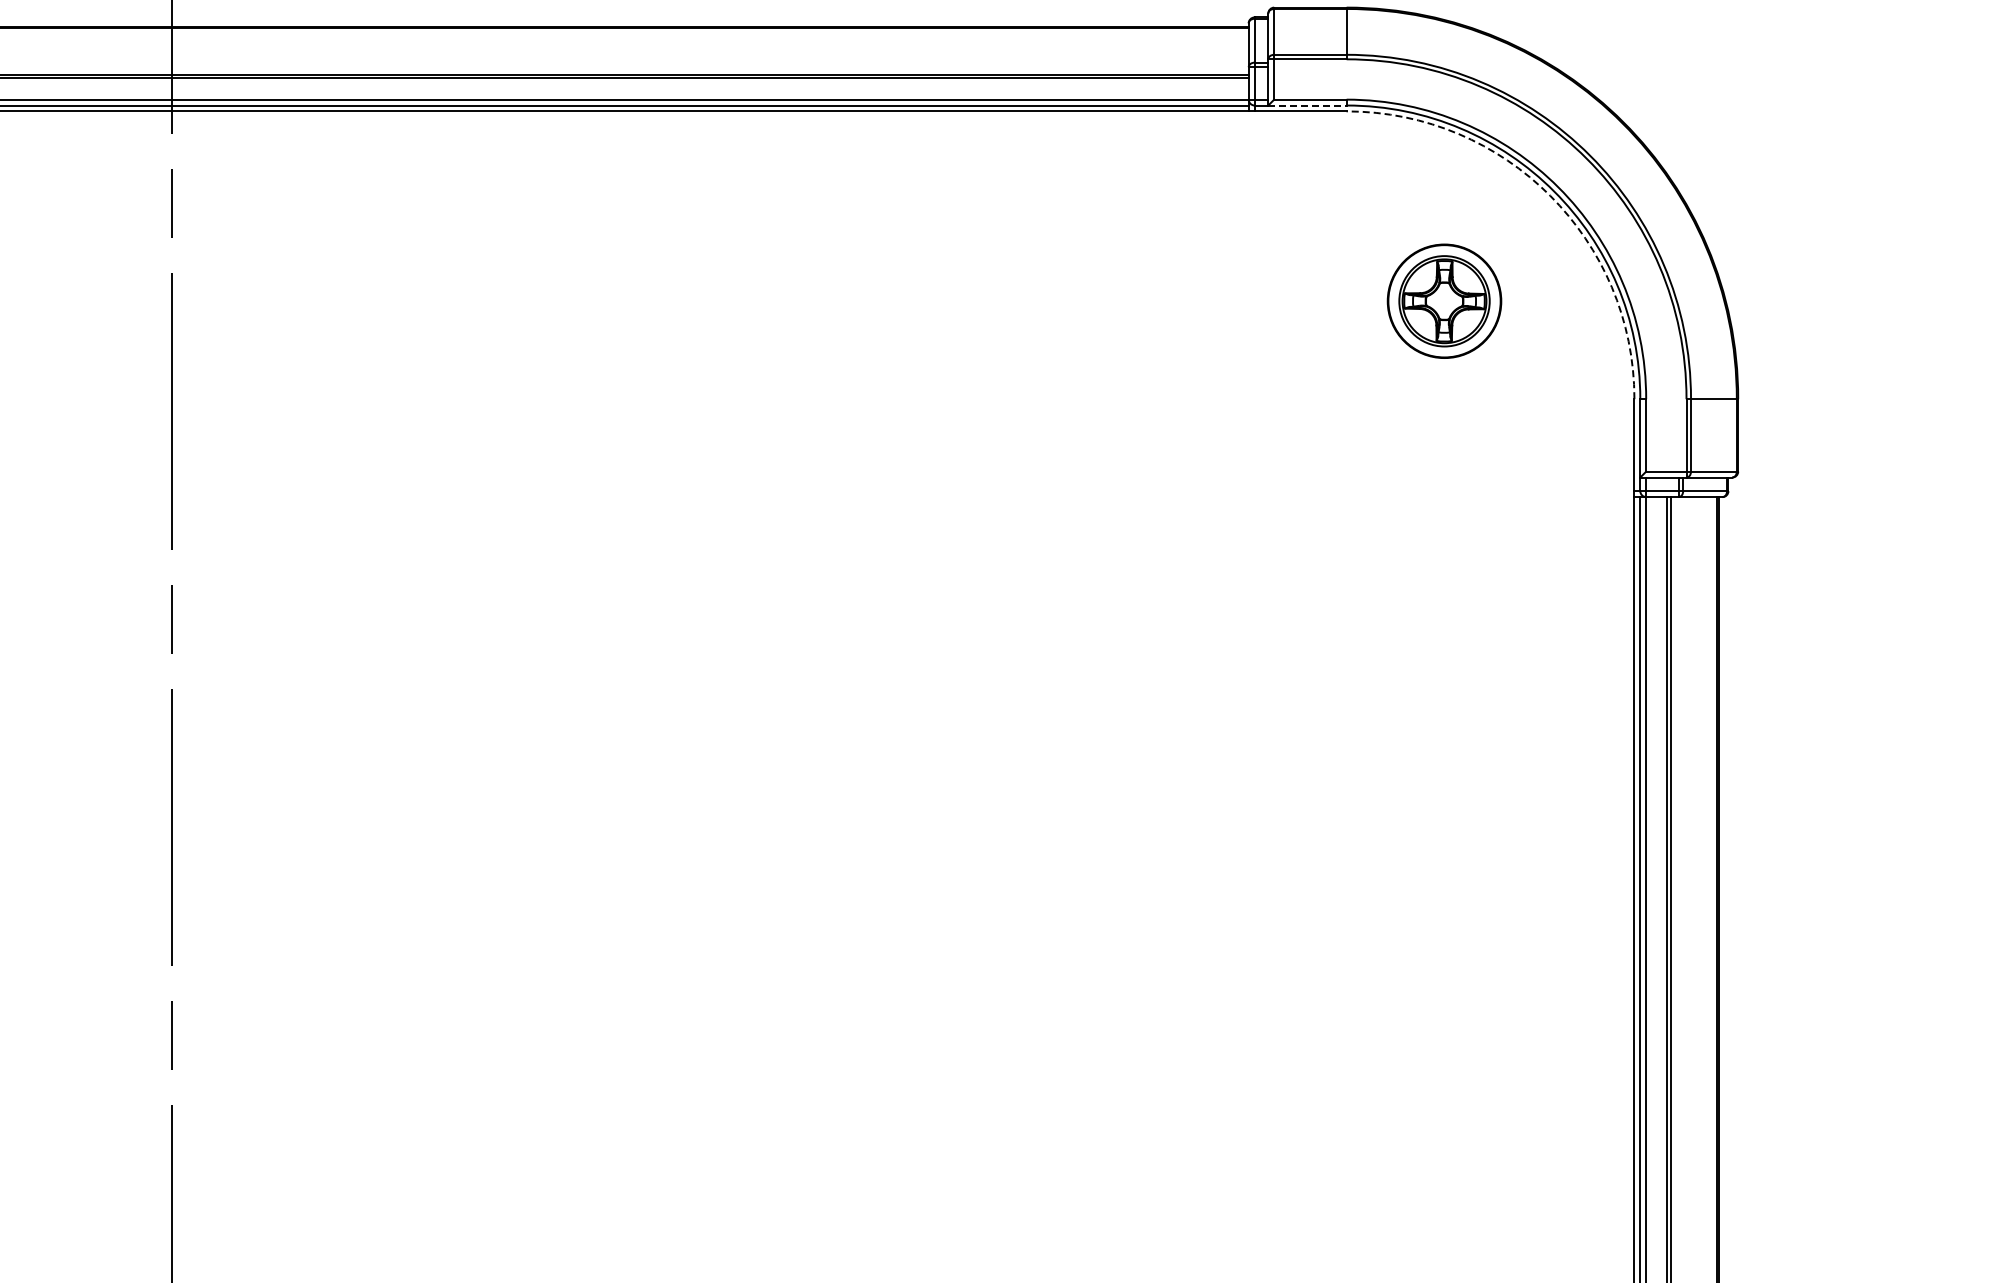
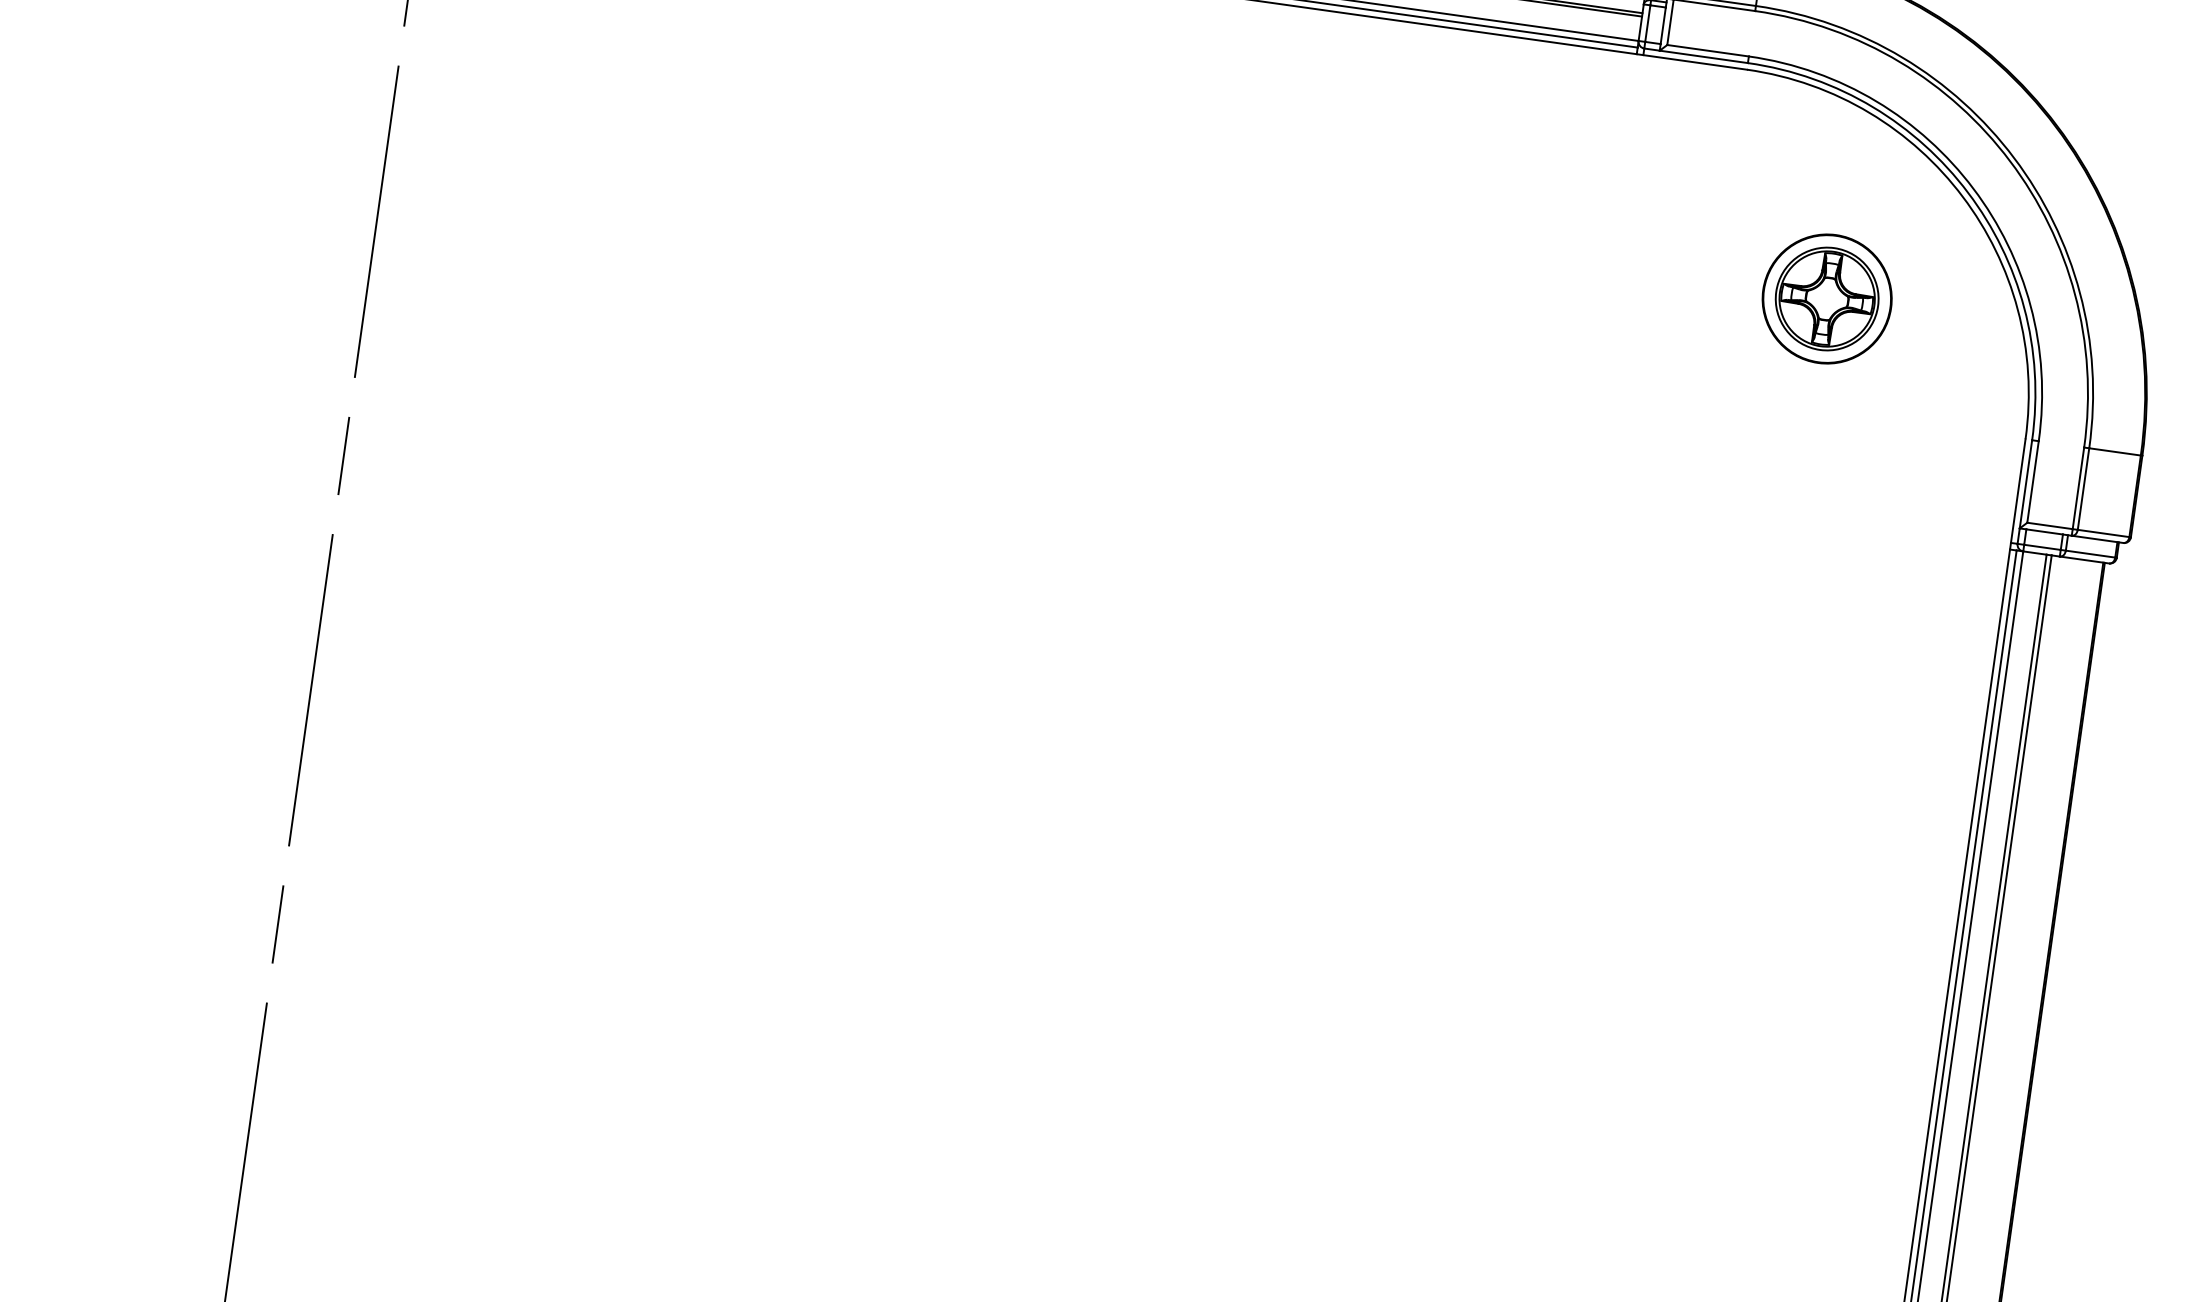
line: (1307, 105) -> (1703, 56), dashed -> solid
arc: (1550, 195) -> (1963, 196), dashed -> solid

